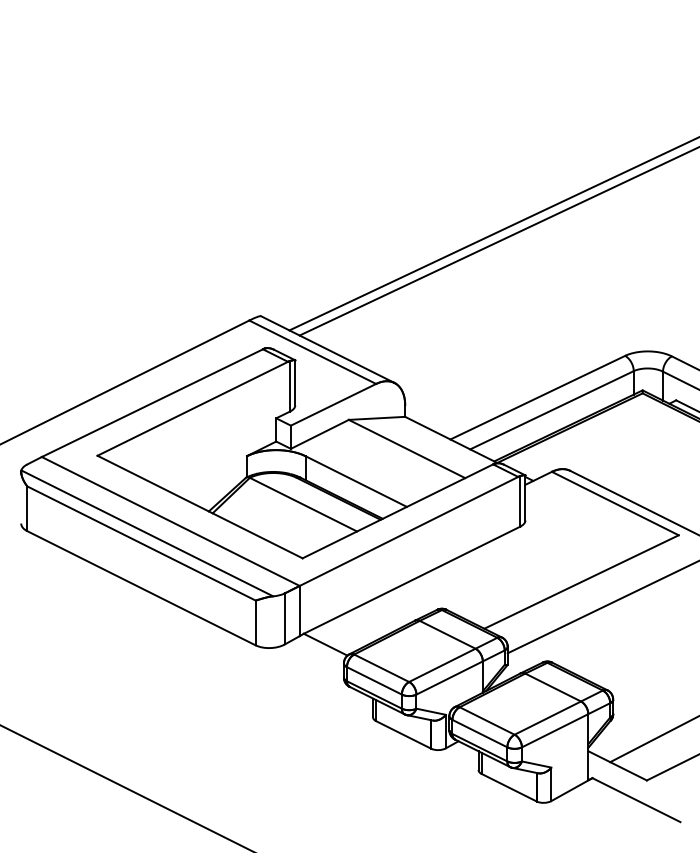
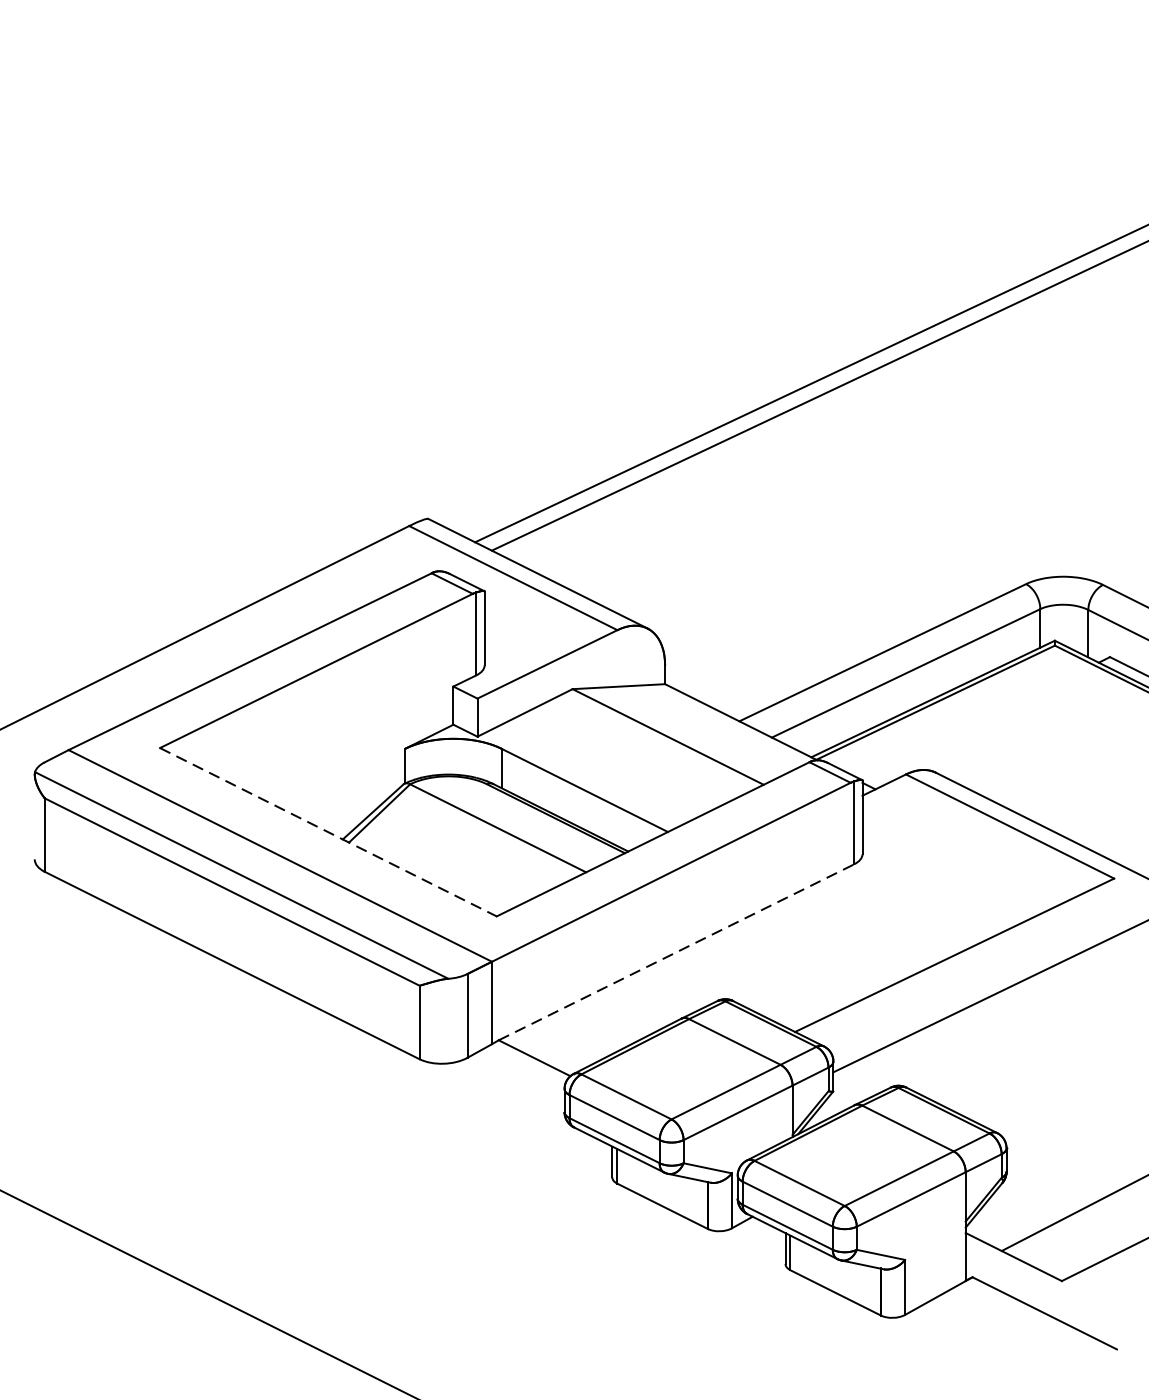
line: (200, 507) -> (329, 832), solid -> dashed
line: (412, 580) -> (677, 952), solid -> dashed

